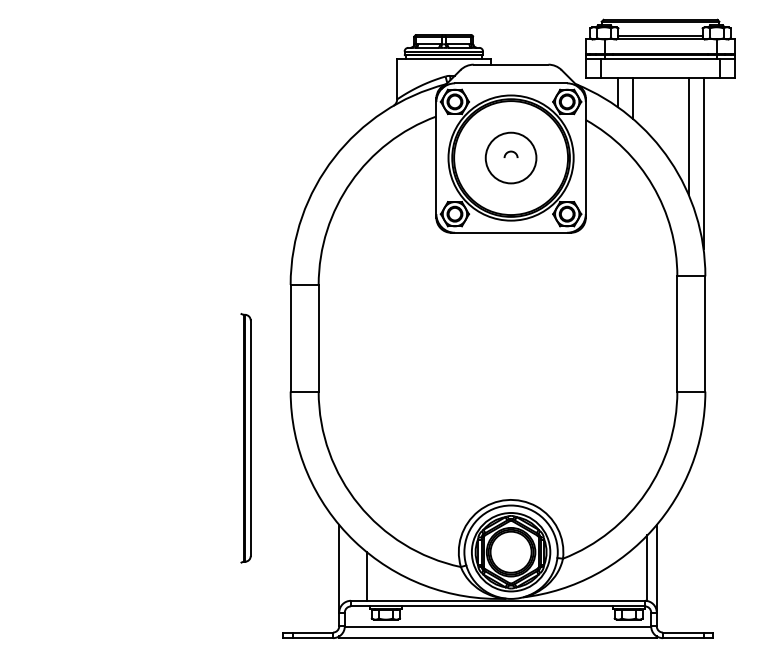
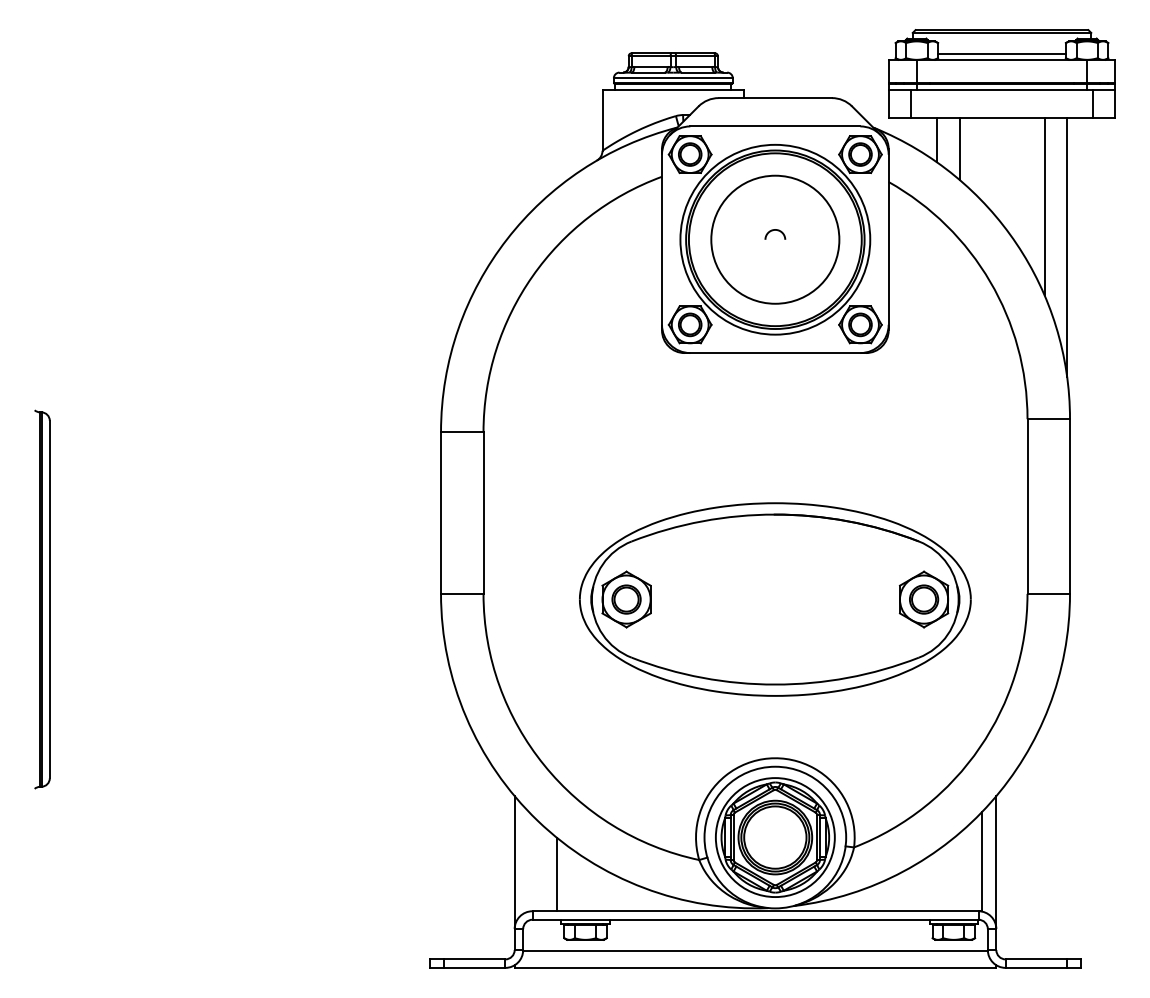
circle: (510, 157) -> (774, 238), size x1.67
part: (510, 394) -> (774, 598), added
part: (245, 438) -> (41, 599), moved

